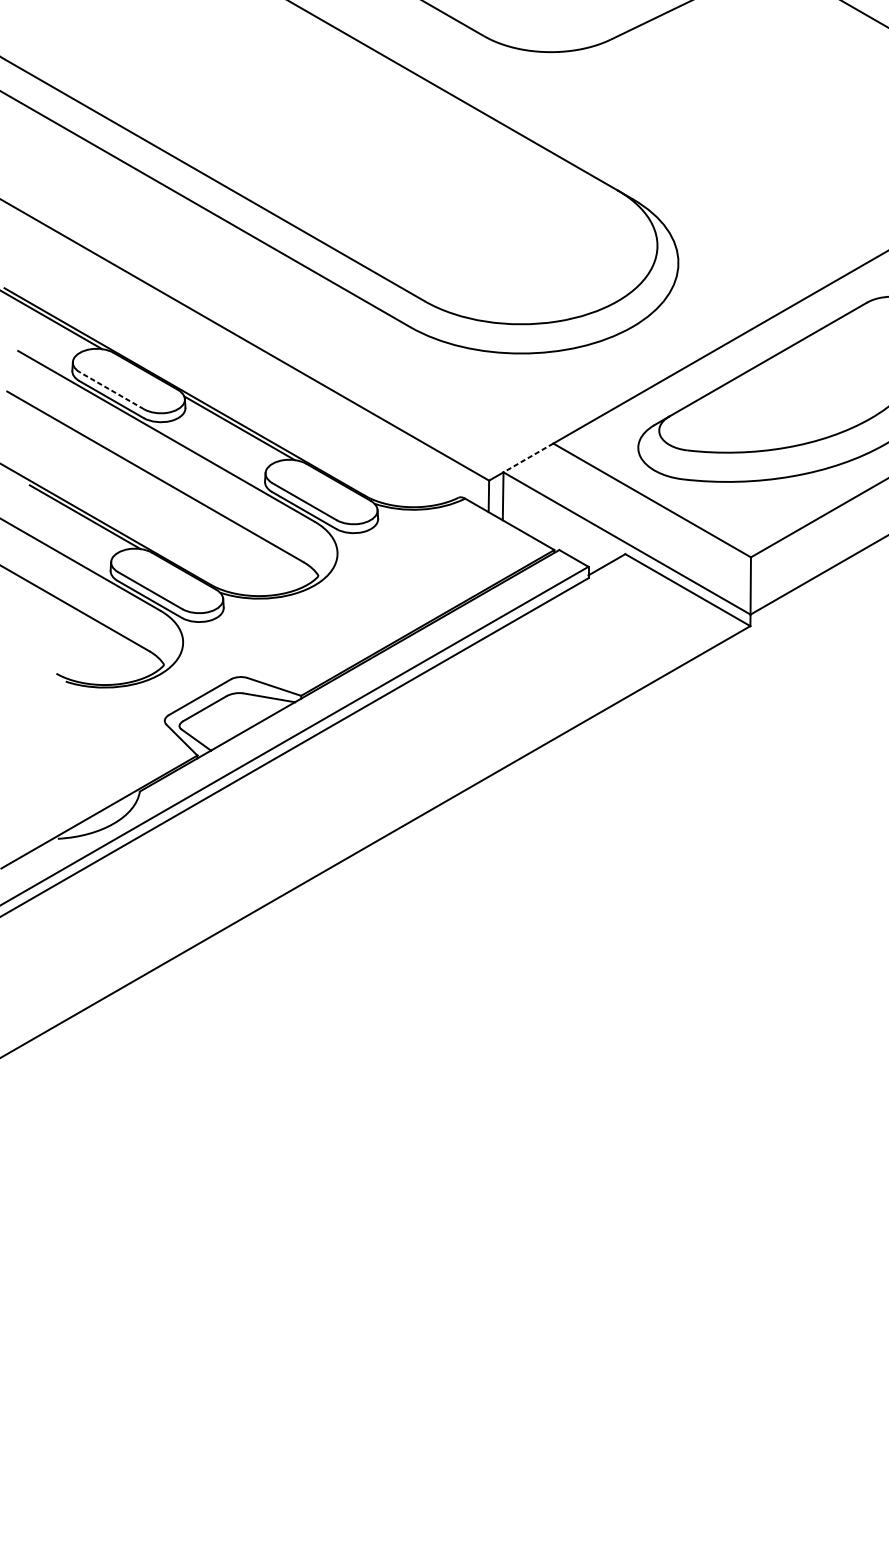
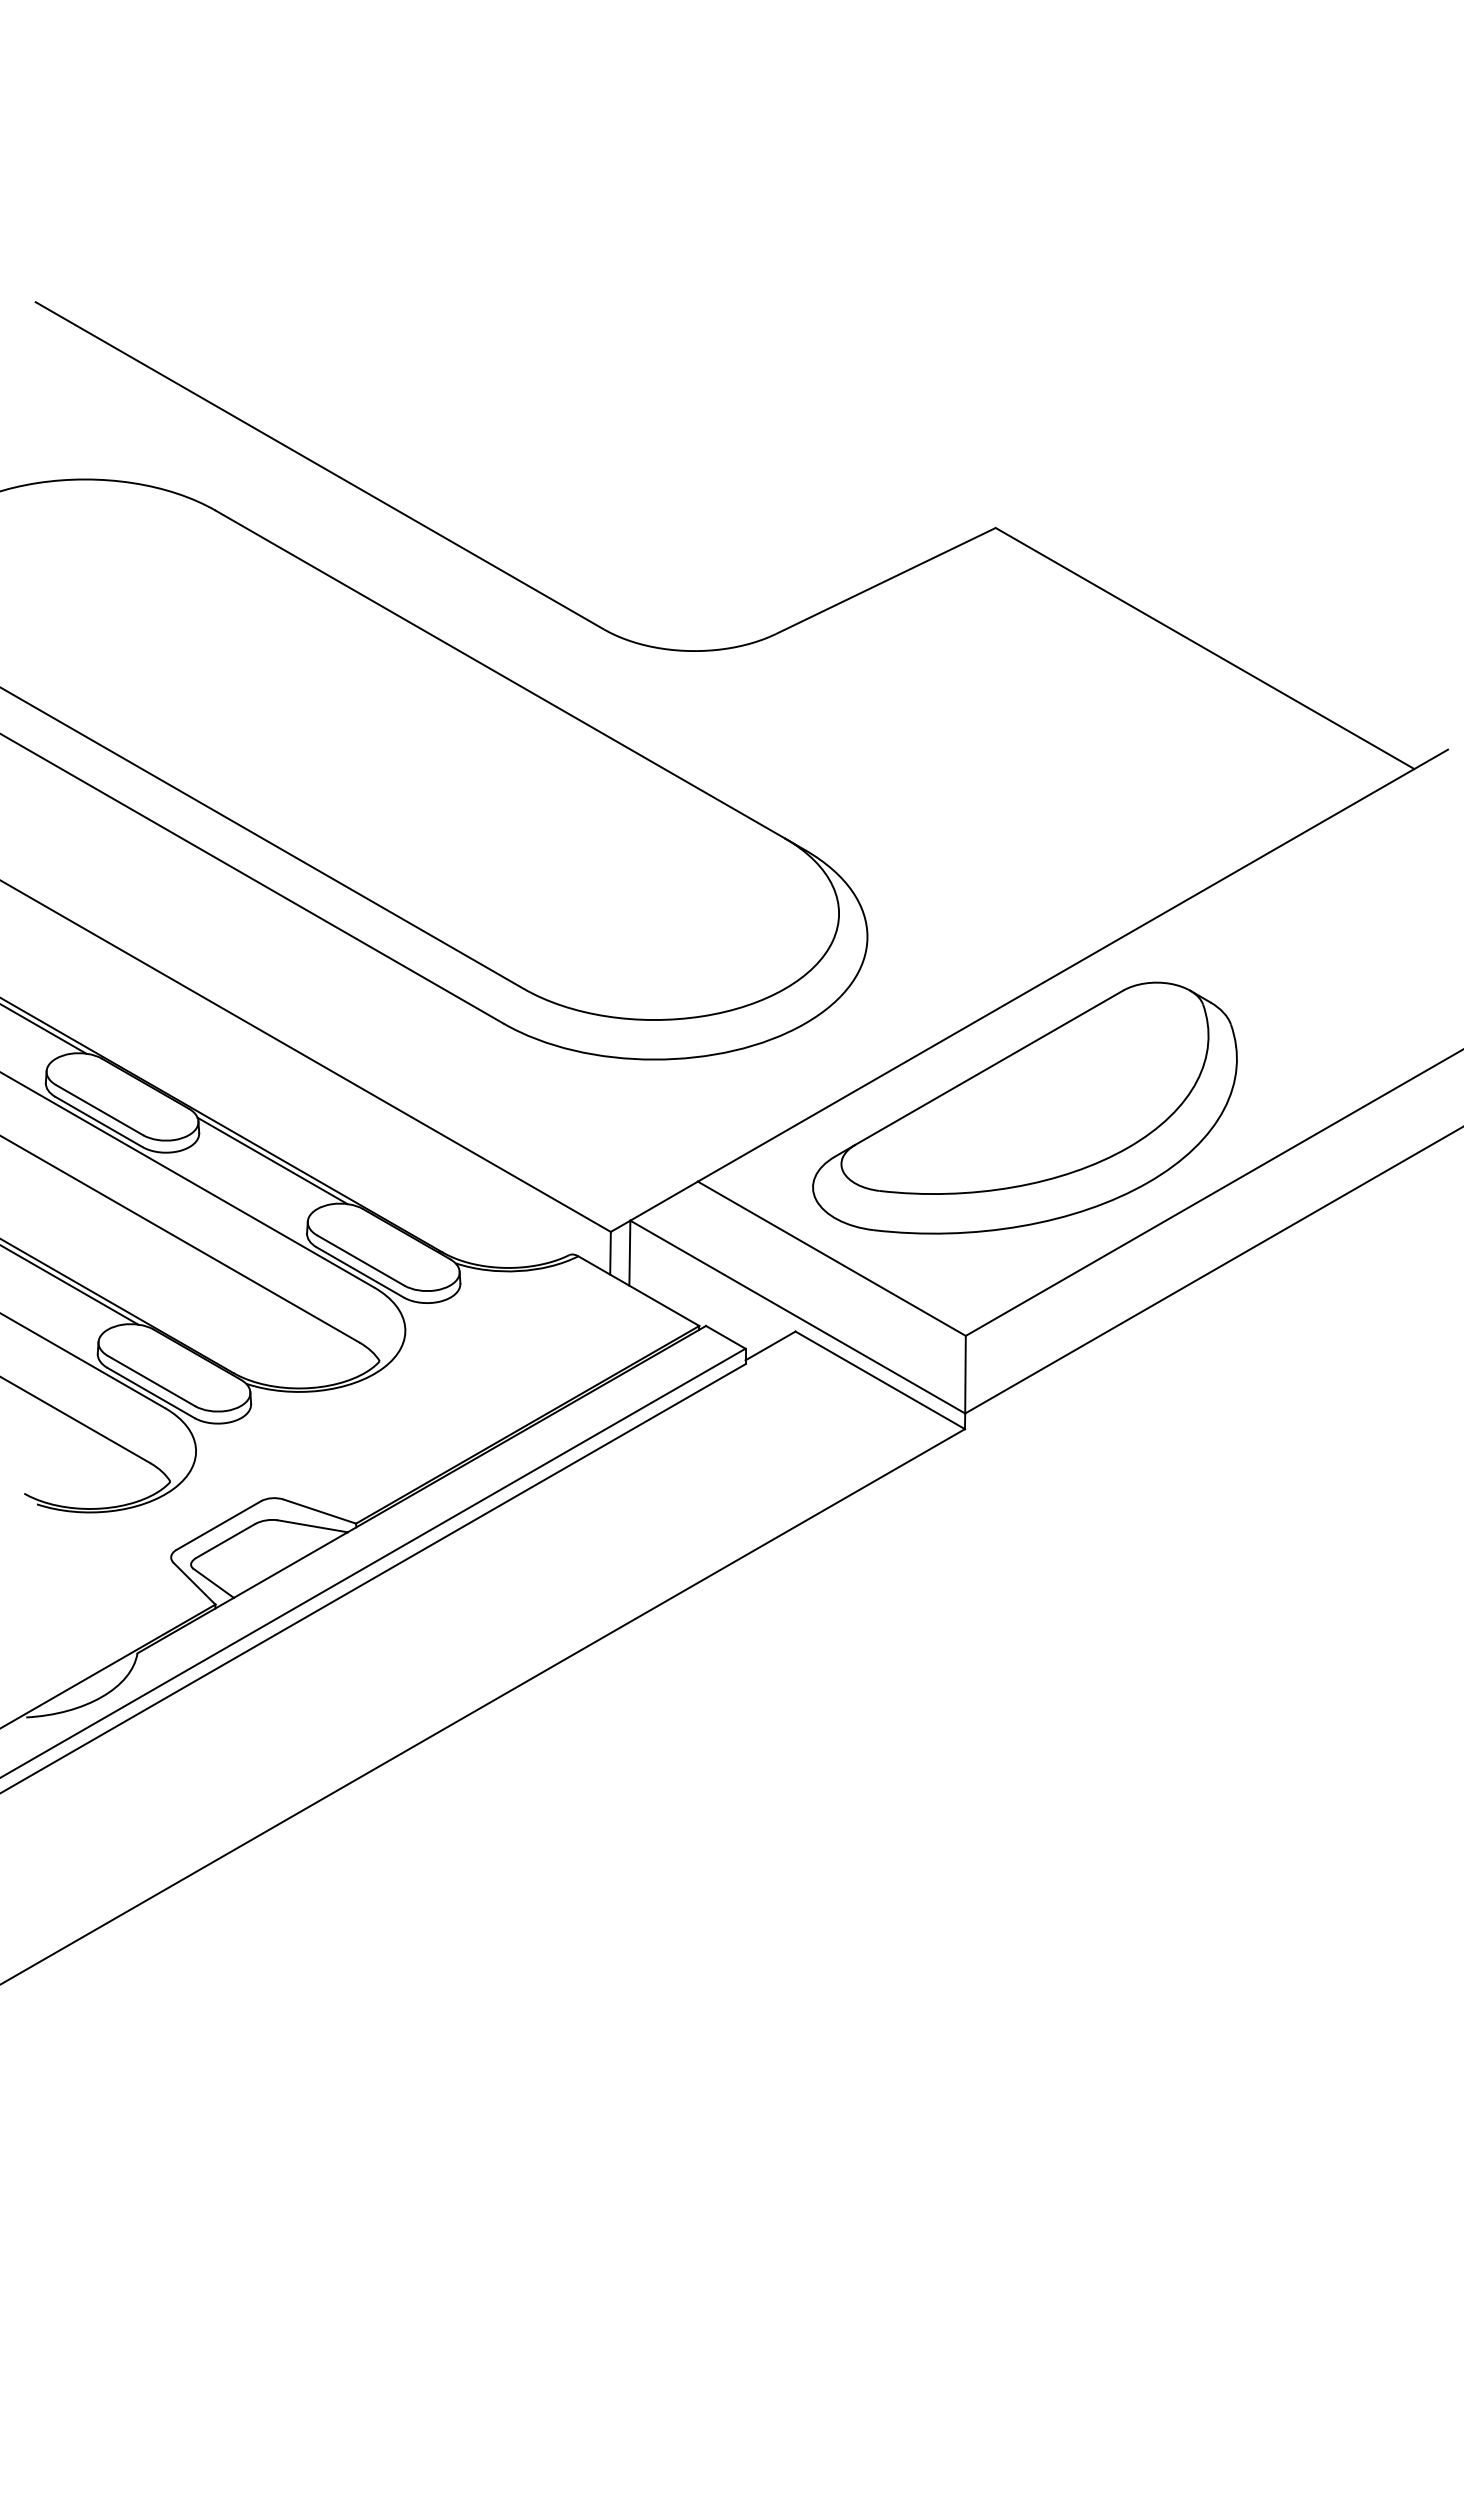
line: (111, 390) -> (99, 1109), dashed -> solid
line: (527, 458) -> (663, 1201), dashed -> solid

